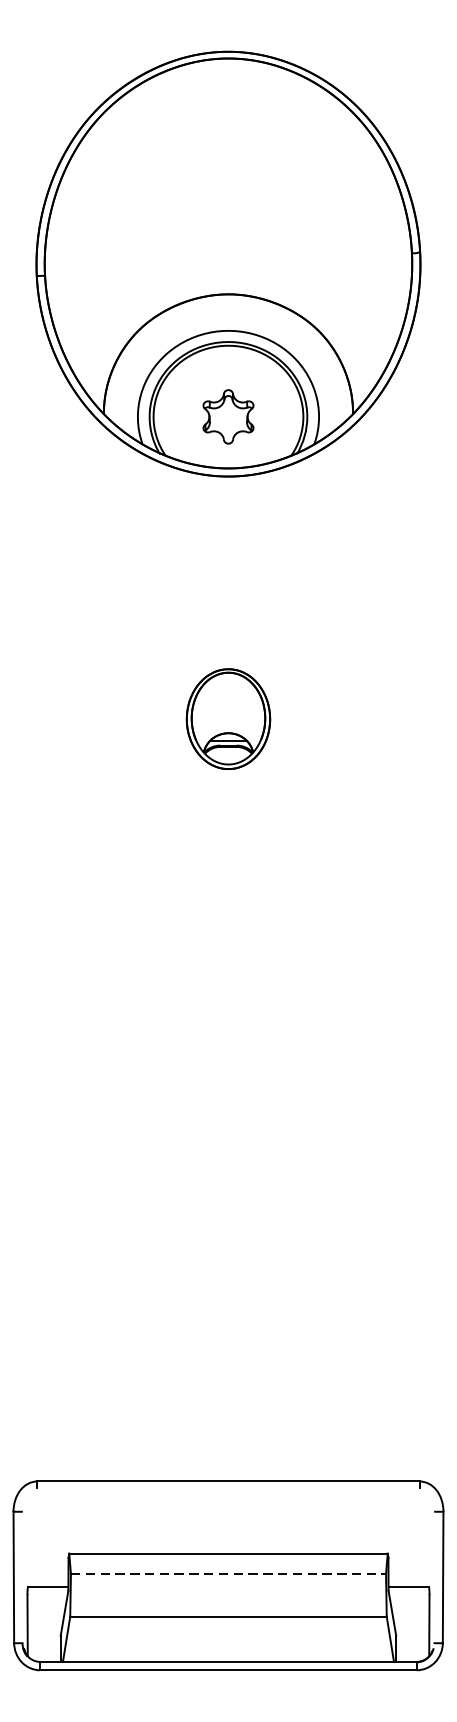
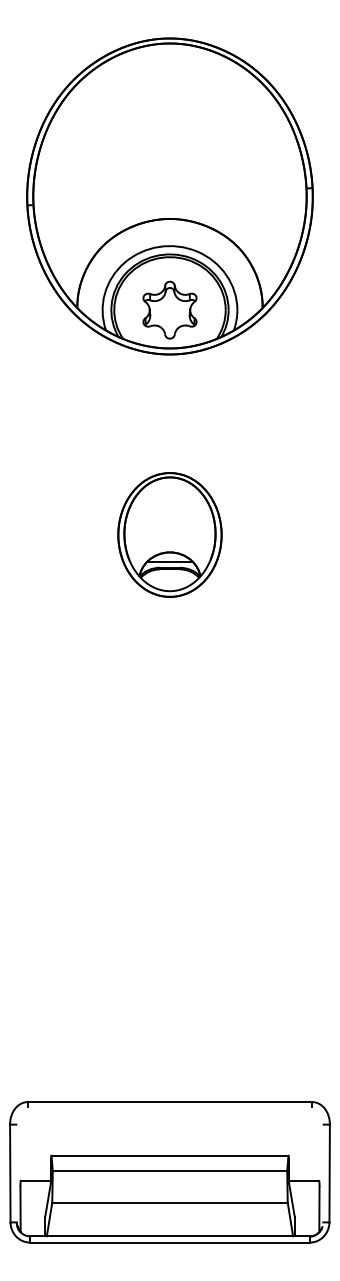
part: (227, 416) -> (169, 309), size x1.43
part: (227, 718) -> (169, 534), size x1.67
line: (229, 1574) -> (170, 1171), dashed -> solid

